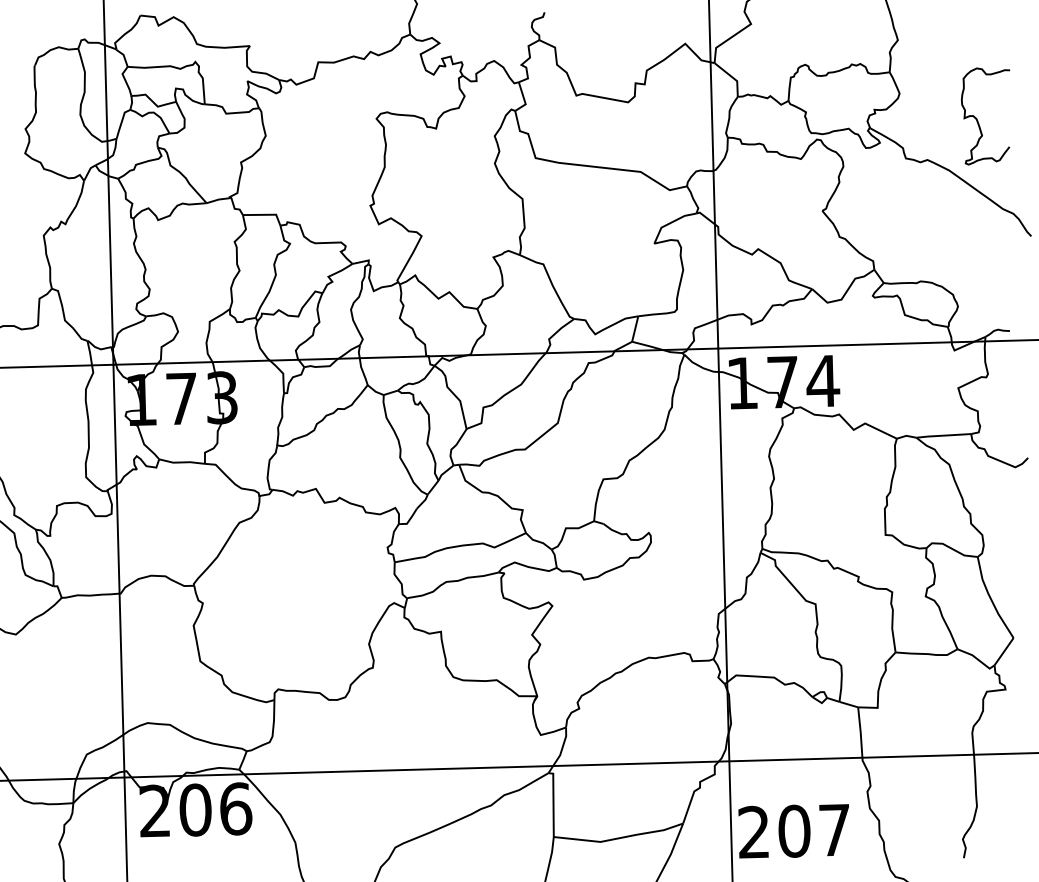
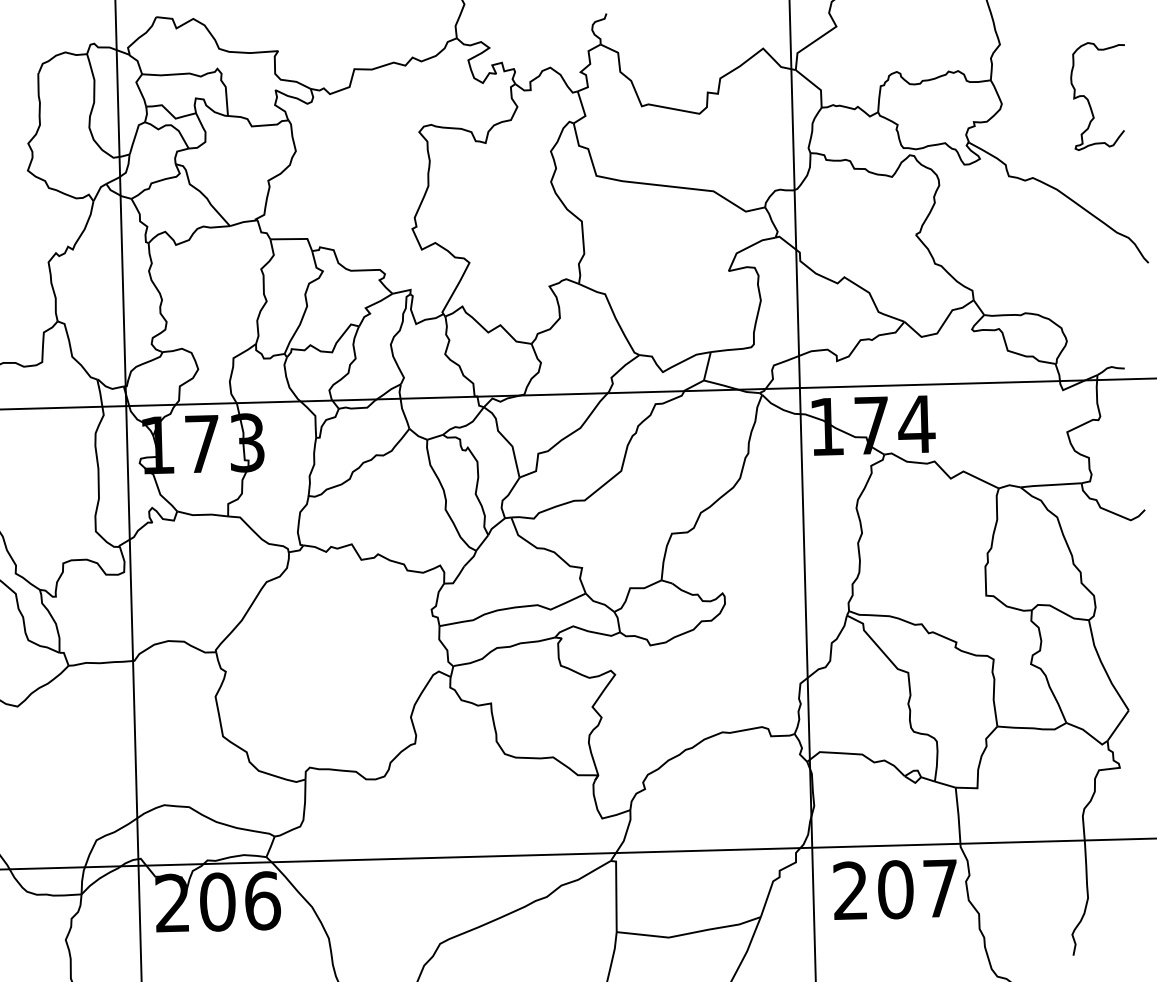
curve: (978, 120) -> (1089, 101), moved
text: (793, 831) -> (894, 889), moved

